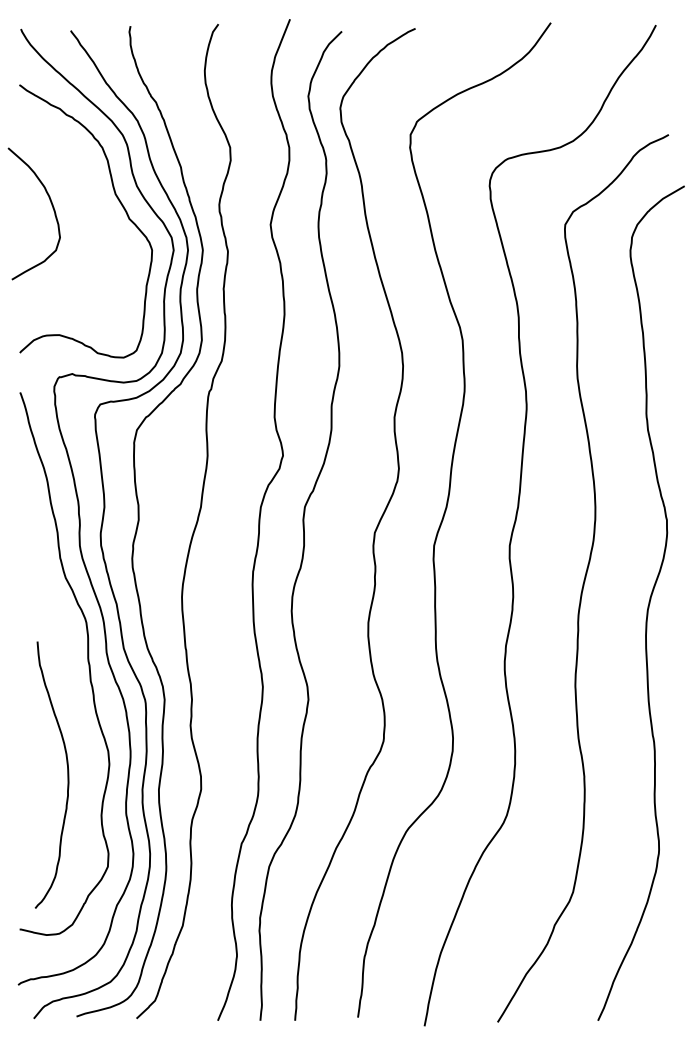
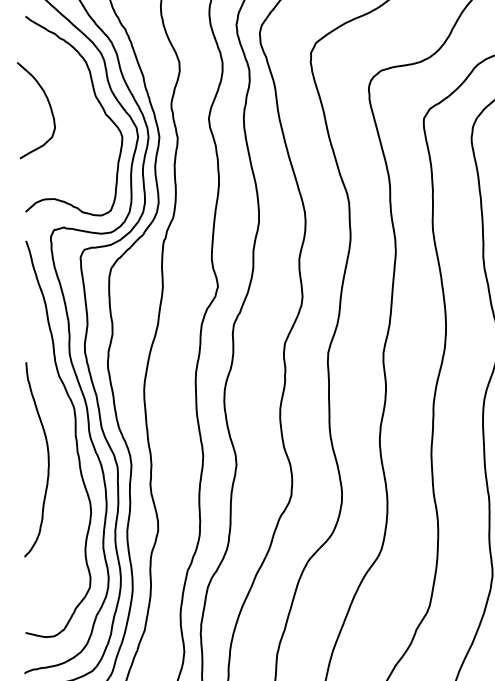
curve: (67, 774) -> (48, 459), moved

